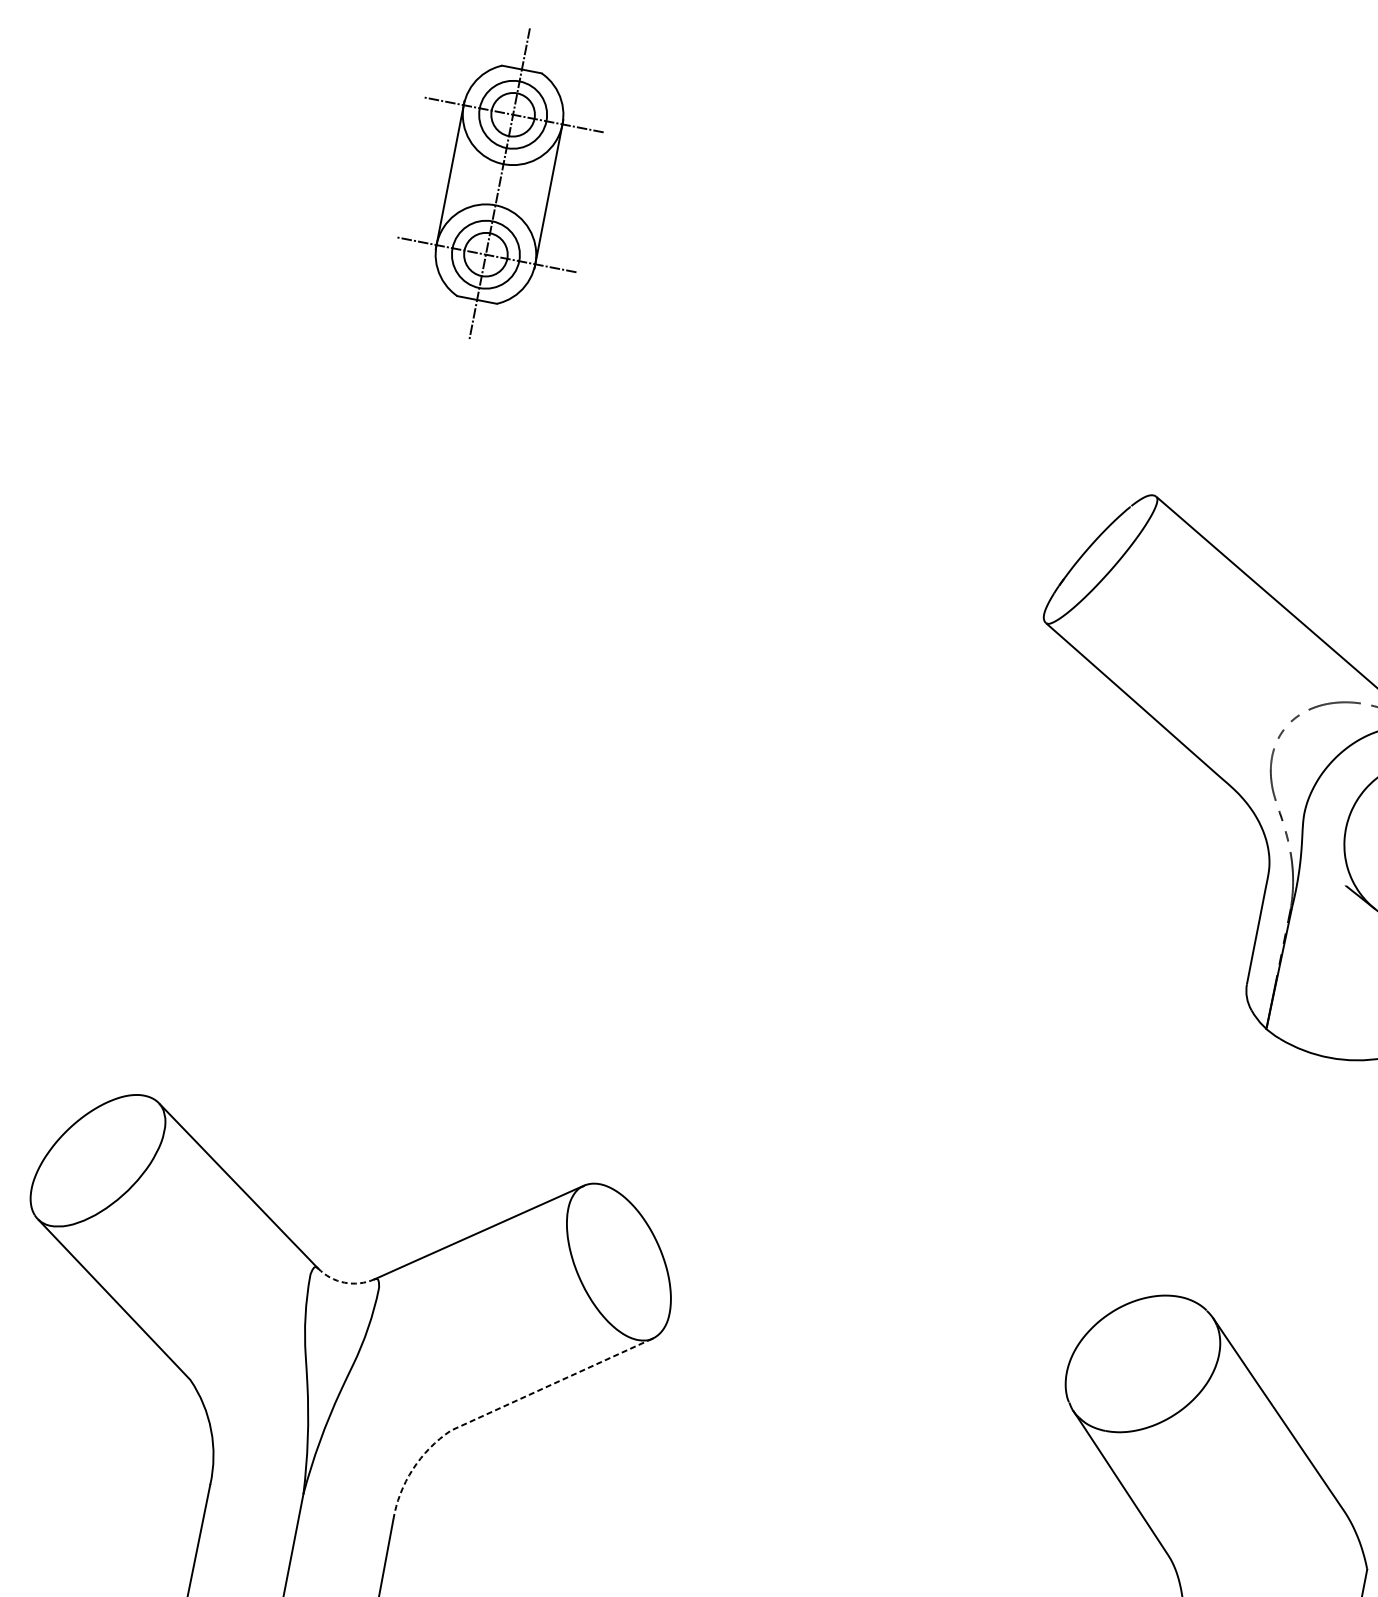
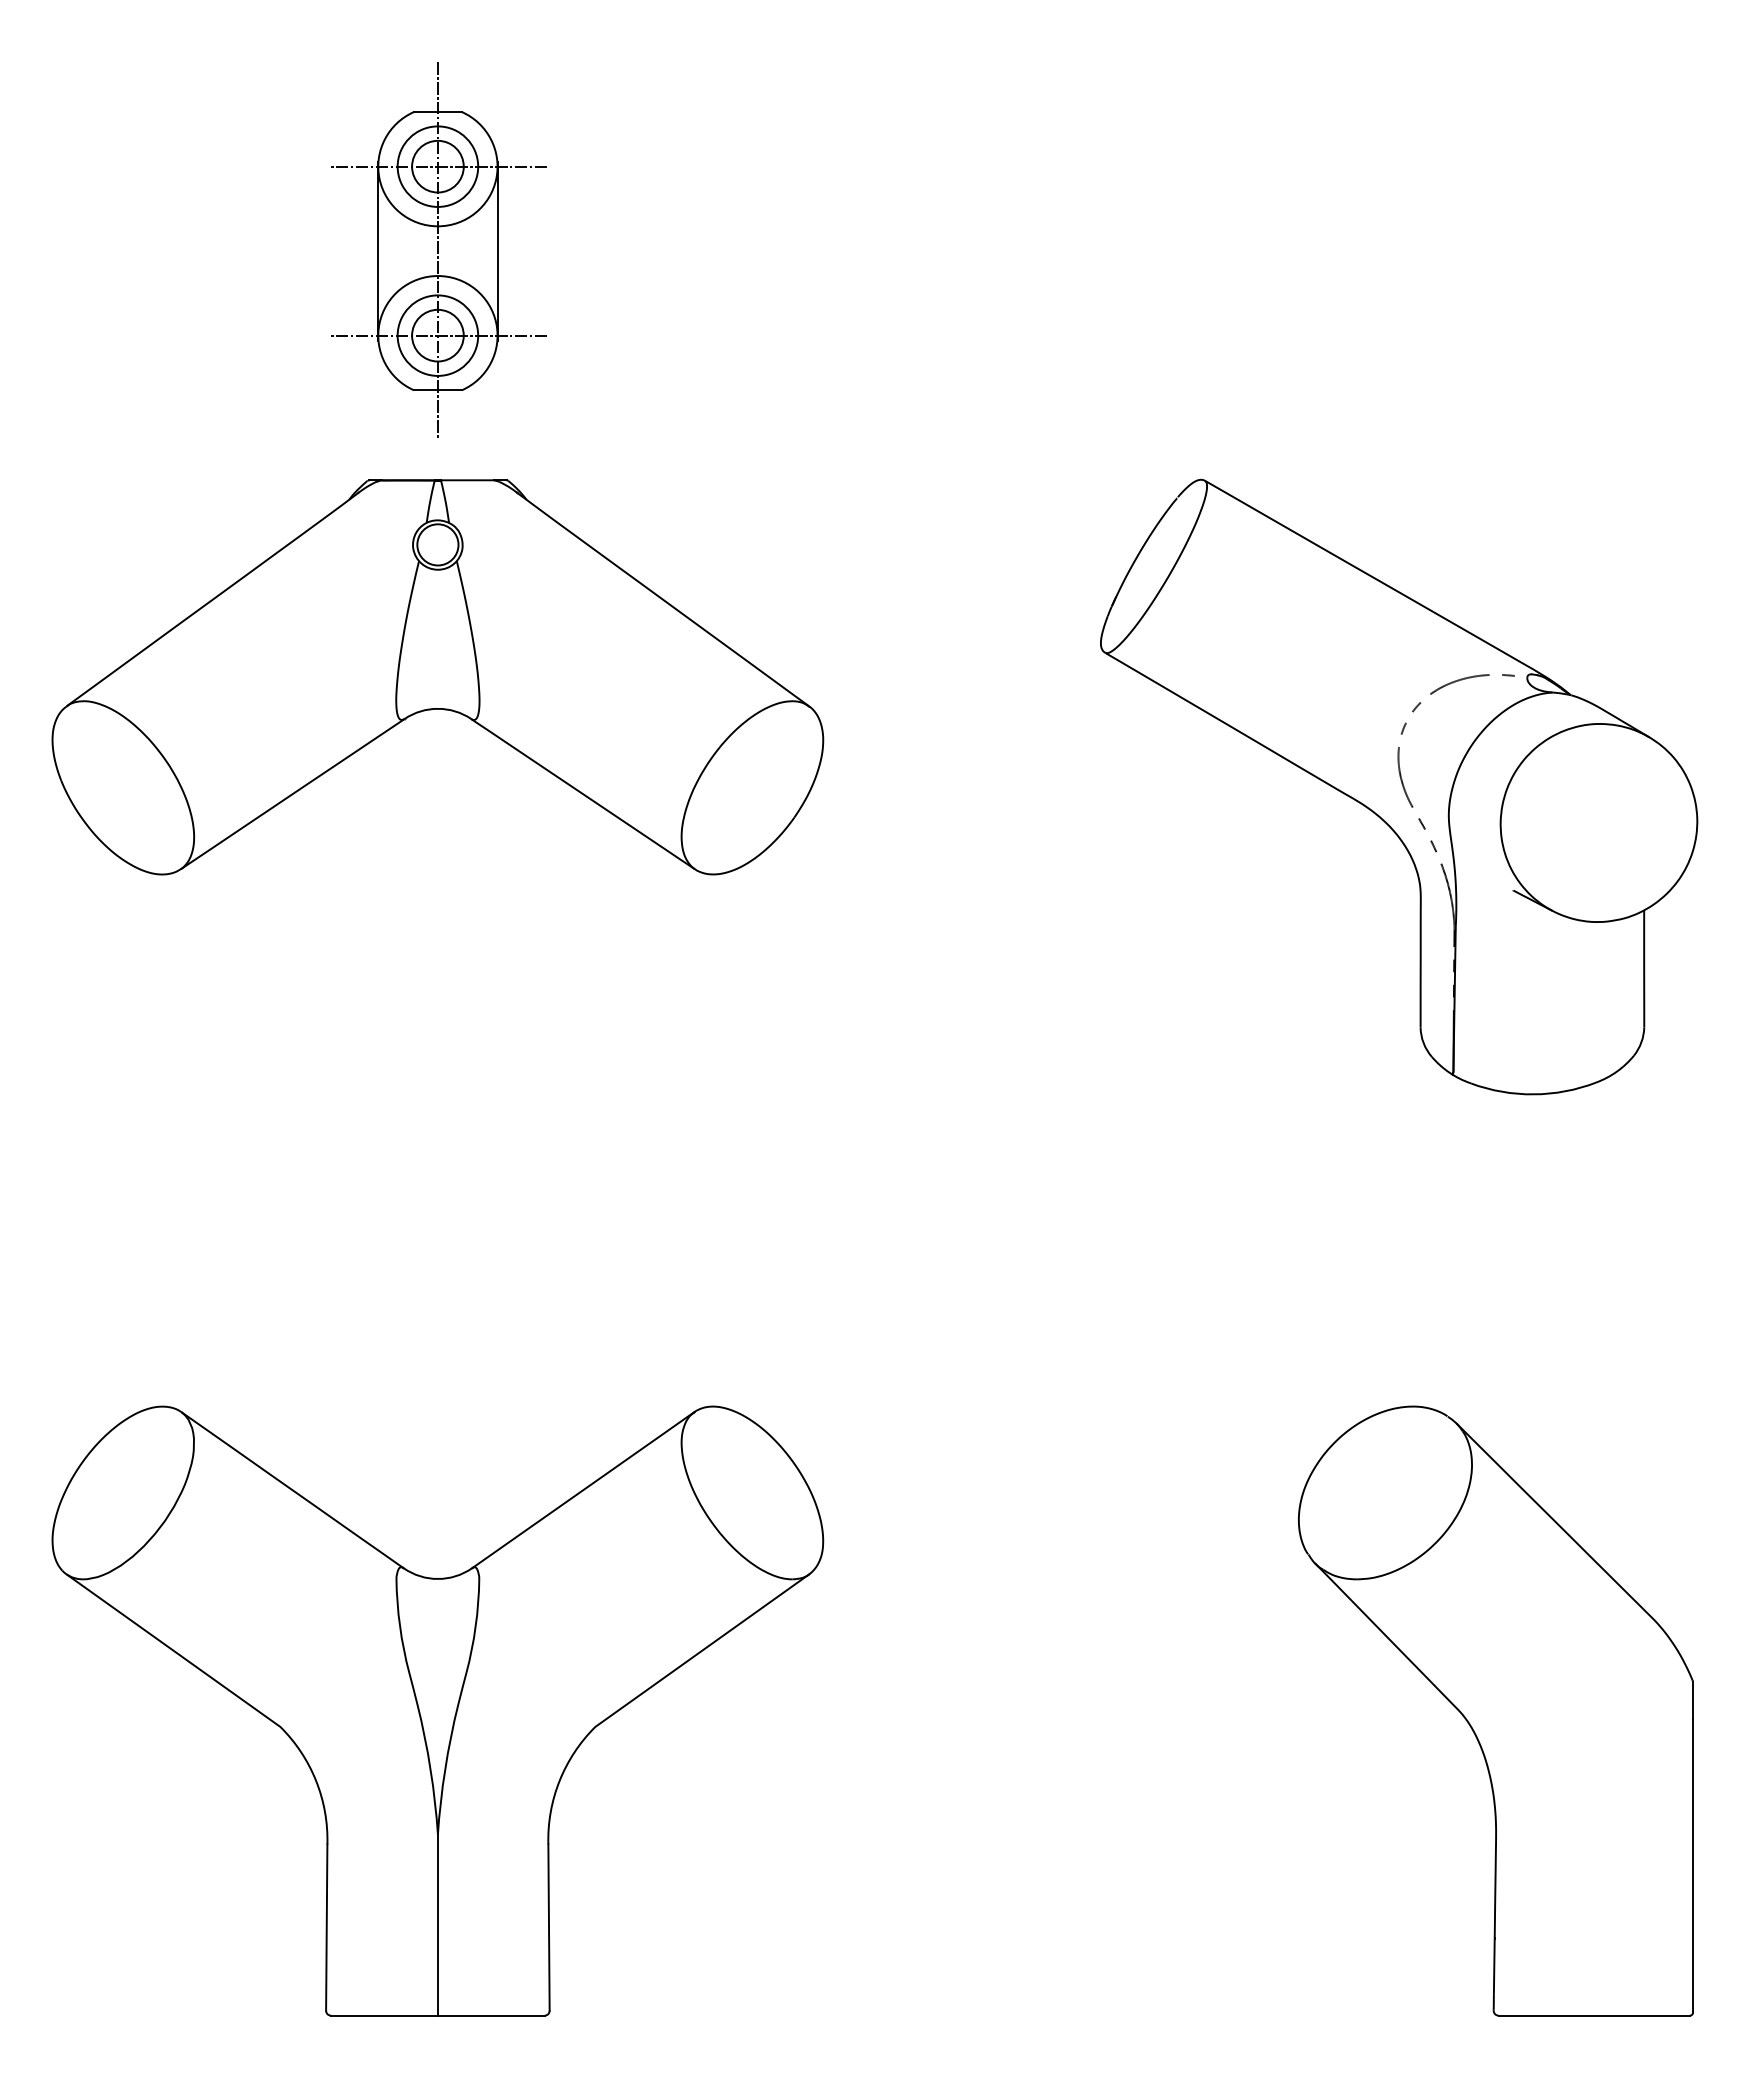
part: (500, 183) -> (438, 249), moved
part: (489, 536) -> (437, 677), added
arc: (344, 1282) -> (437, 1578), dashed -> solid
line: (489, 1412) -> (636, 1697), dashed -> solid

